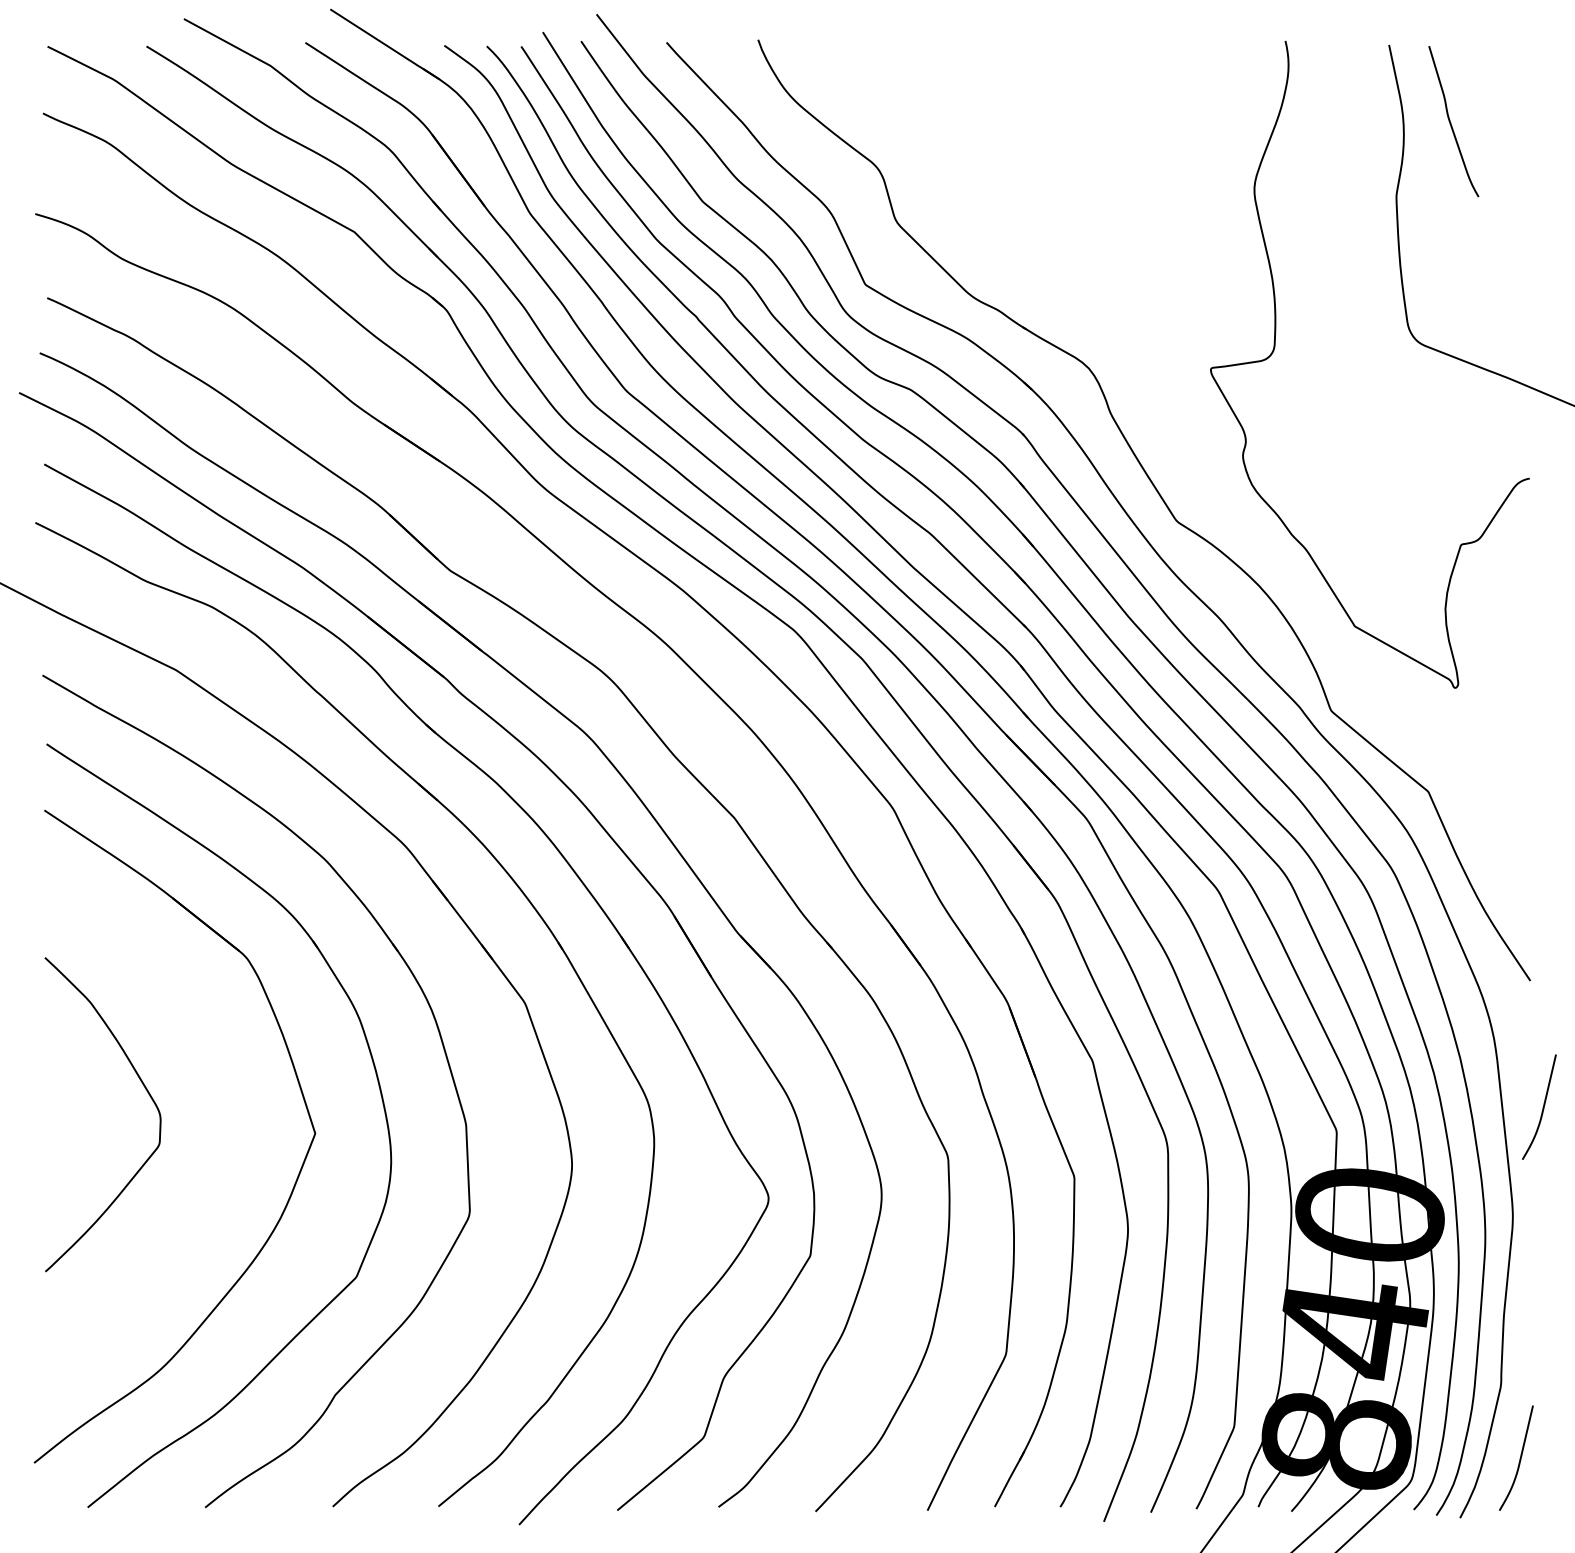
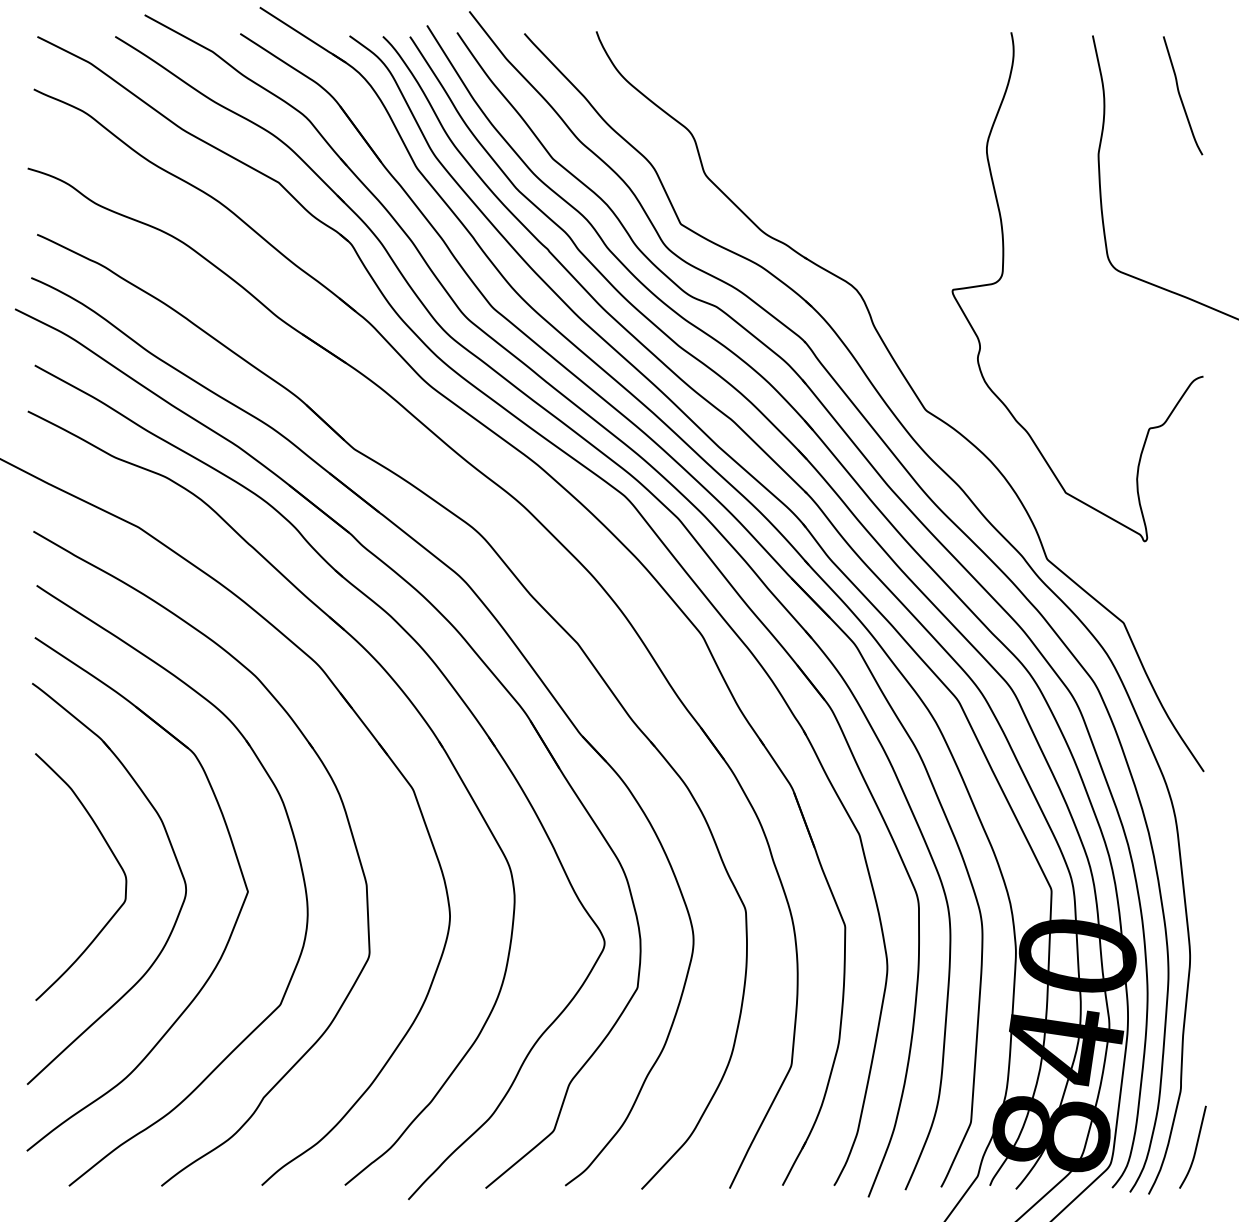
curve: (1451, 122) -> (1181, 96), moved
part: (221, 1087) -> (174, 855), added
curve: (1542, 1107) -> (1213, 871), removed

